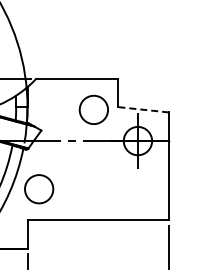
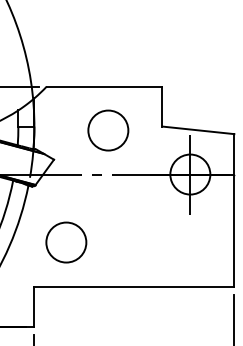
circle: (93, 109) -> (107, 129), moved
line: (143, 109) -> (198, 129), dashed -> solid
circle: (39, 189) -> (66, 242), moved

